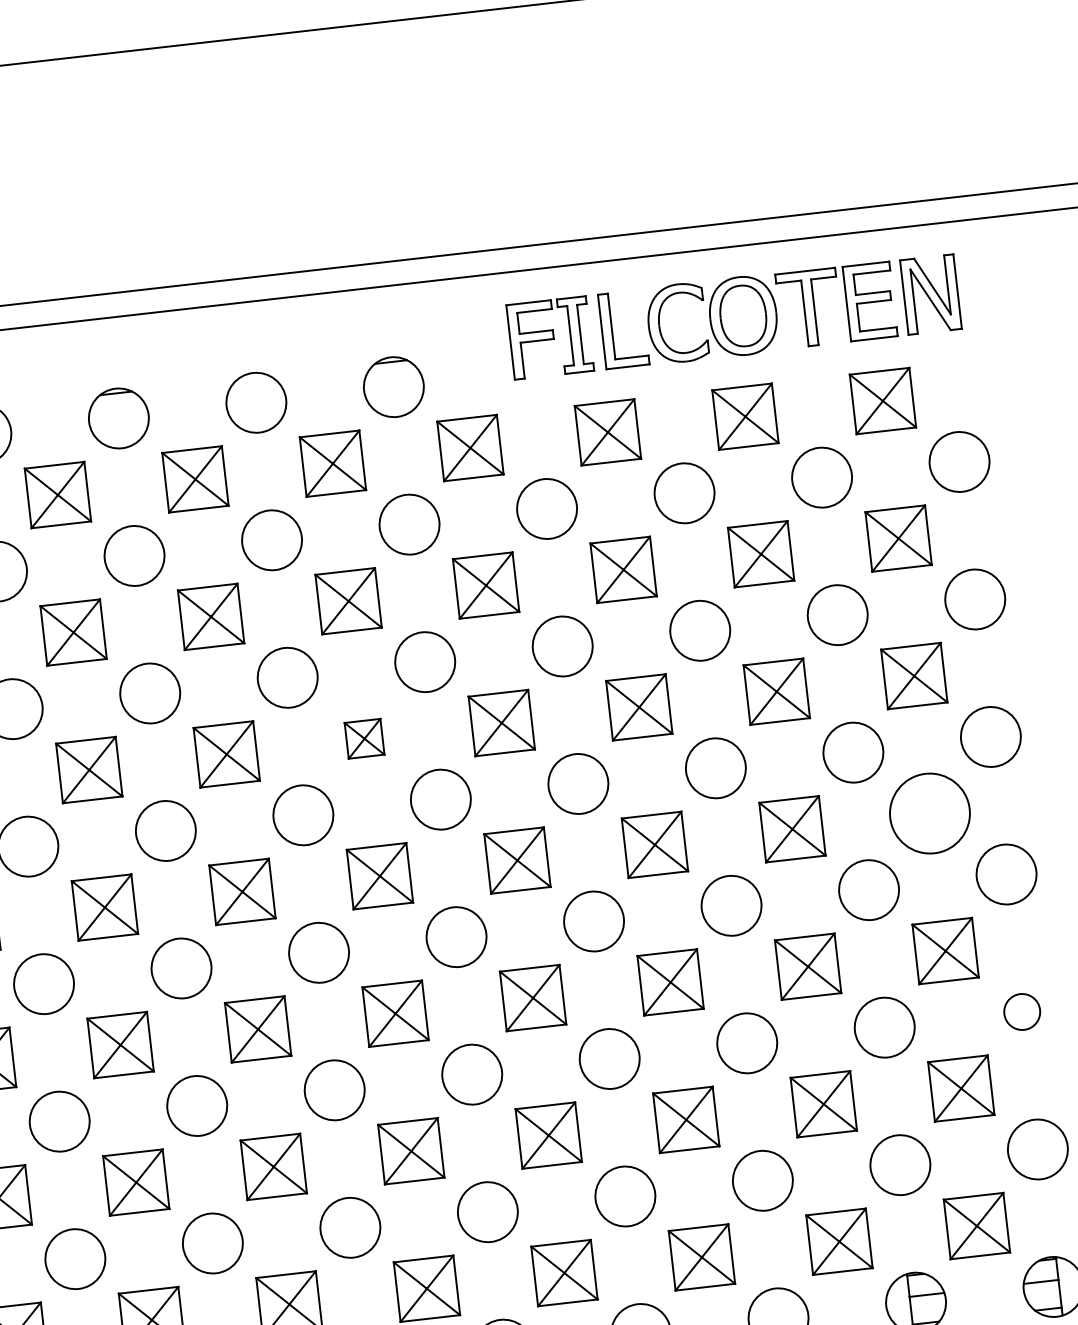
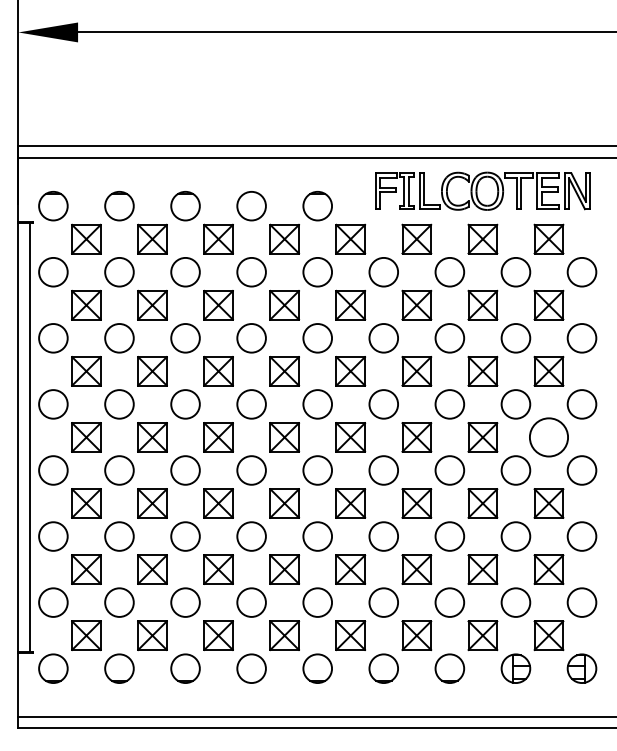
part: (363, 739) -> (284, 371), size x1.67
circle: (1021, 1011) -> (581, 536), size x1.67

